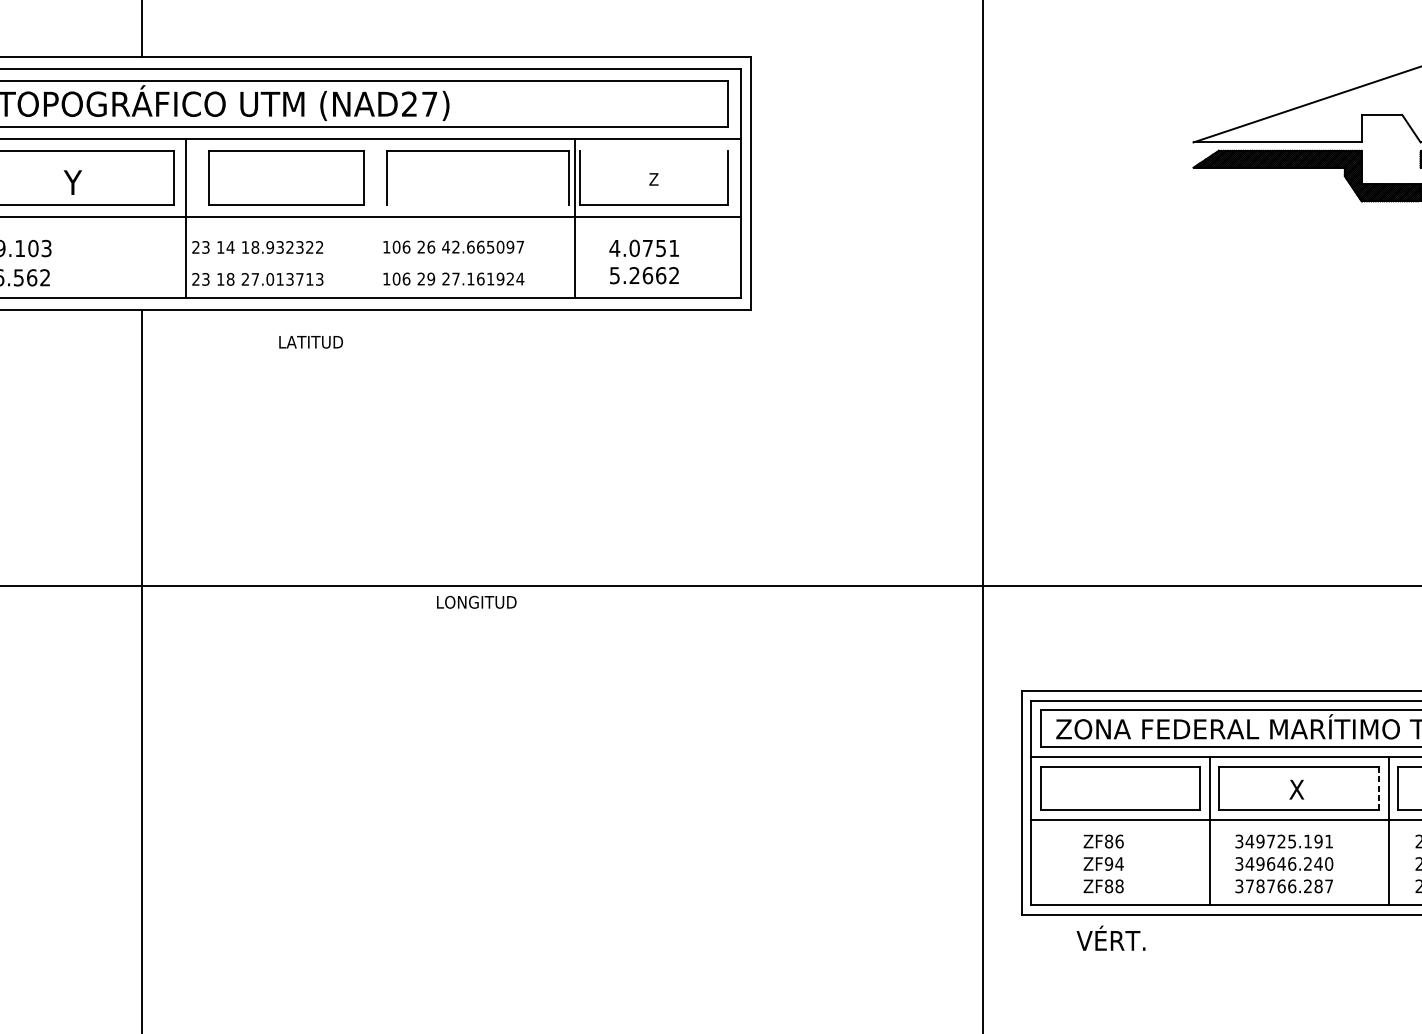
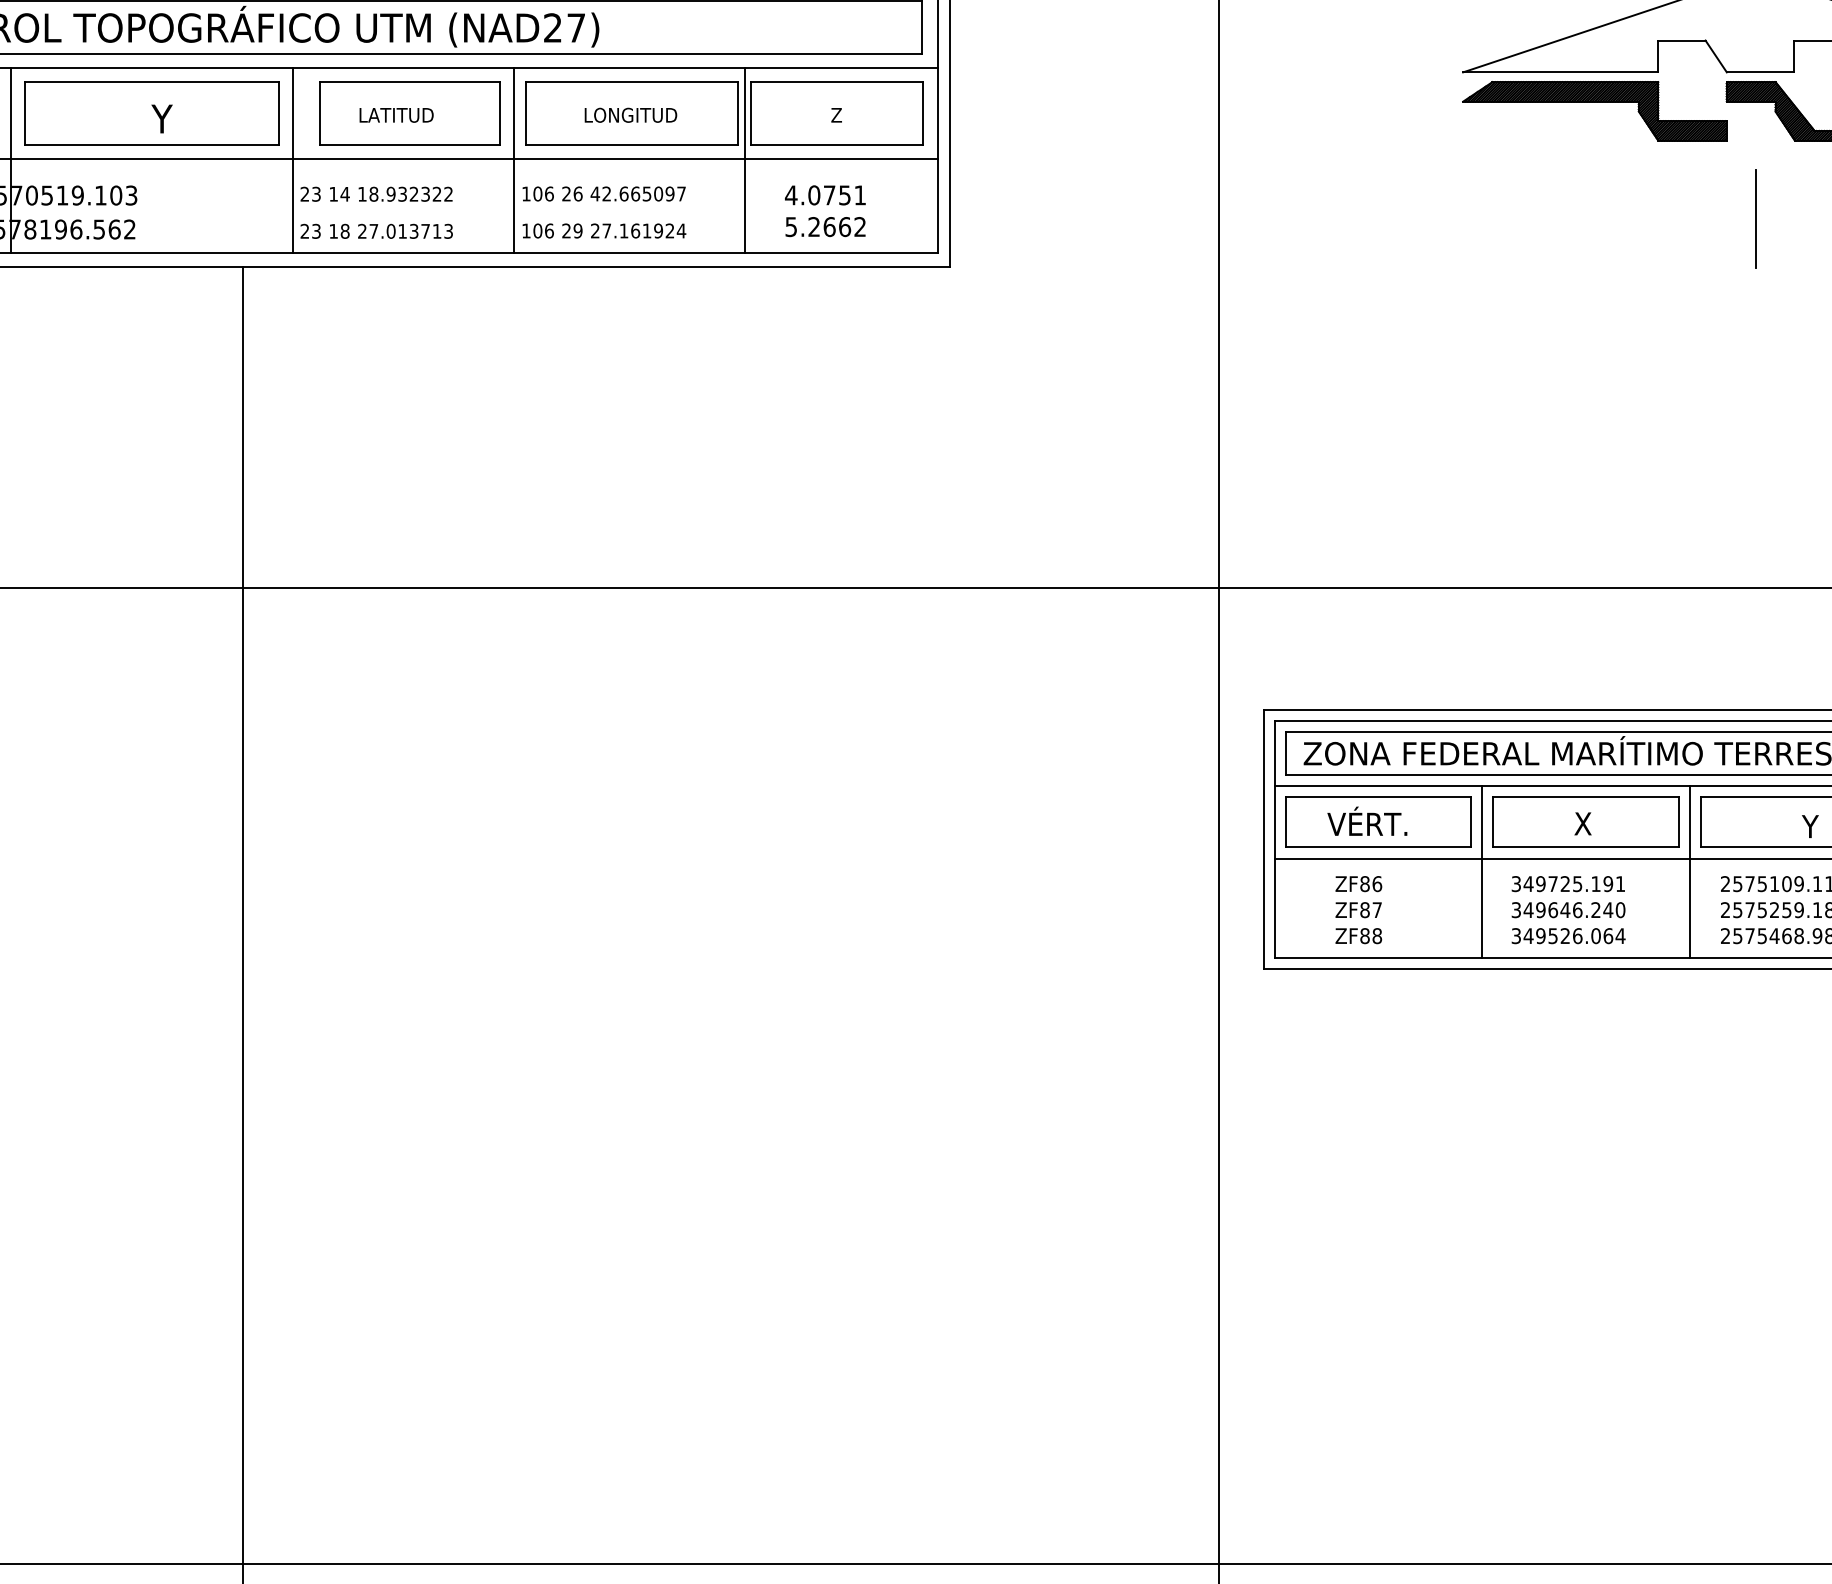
line: (653, 151) -> (836, 82), added
line: (477, 205) -> (631, 145), added
line: (376, 218) -> (514, 160), added
text: (311, 342) -> (396, 115), moved
text: (476, 601) -> (630, 114), moved
line: (1379, 788) -> (1678, 822), dashed -> solid
text: (1114, 864) -> (1371, 910), ZF94 -> ZF87
text: (1289, 886) -> (1574, 936), 378766.287 -> 349526.064
text: (1111, 937) -> (1367, 820), moved

